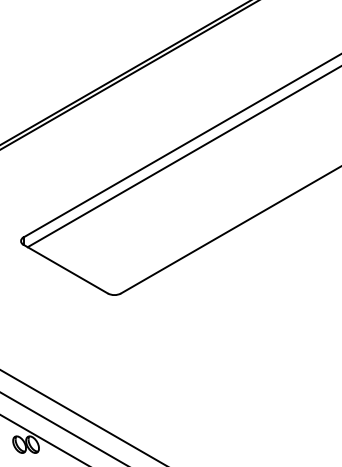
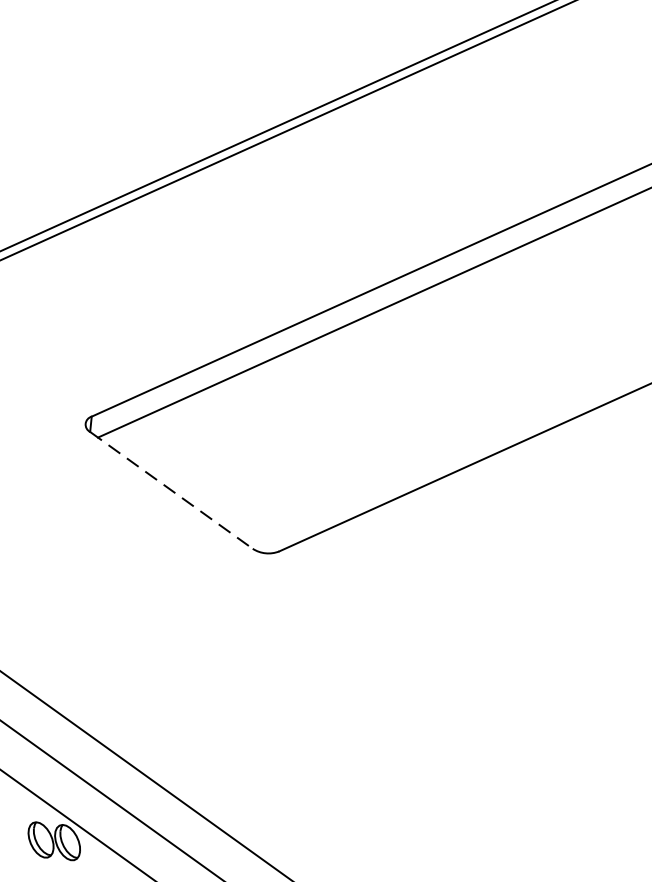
line: (65, 269) -> (170, 490), solid -> dashed

